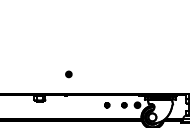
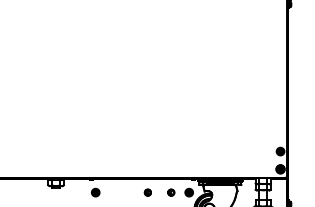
part: (68, 74) -> (95, 192), moved

